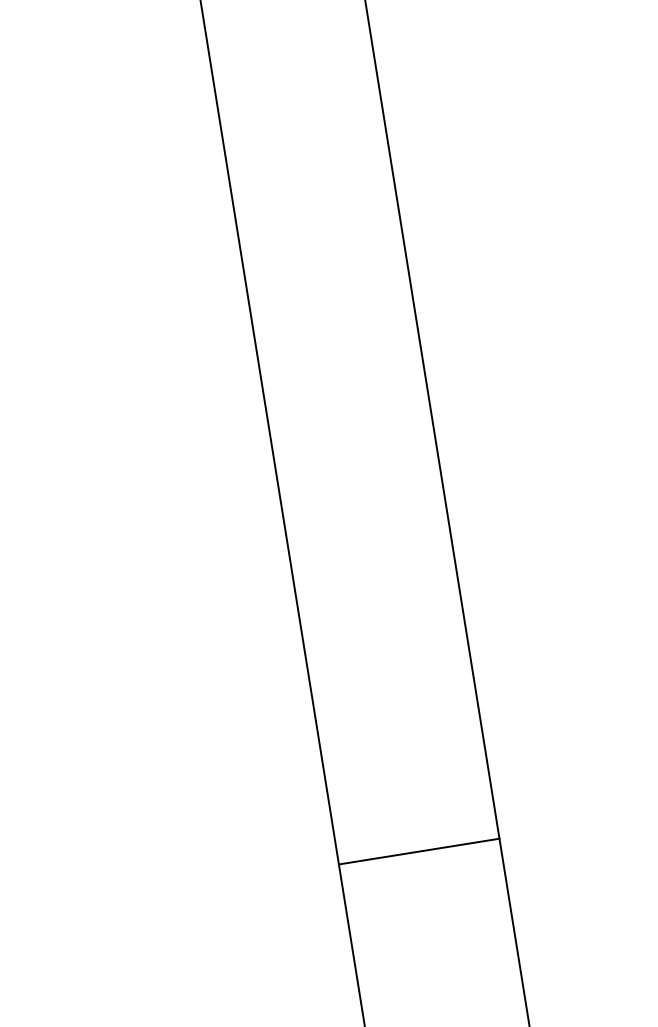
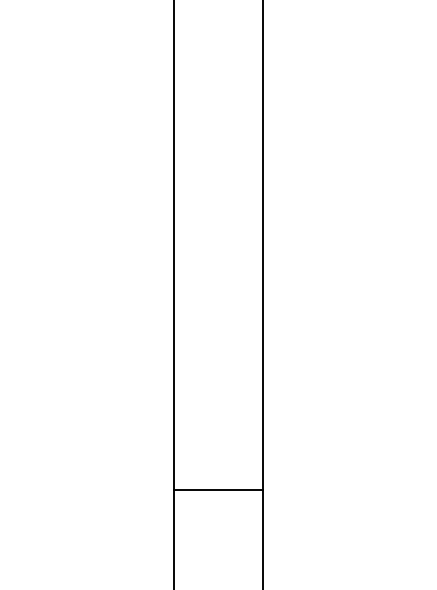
line: (419, 851) -> (218, 489), moved

